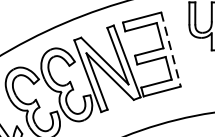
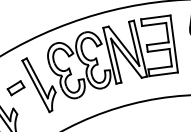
line: (171, 50) -> (174, 44), dashed -> solid

